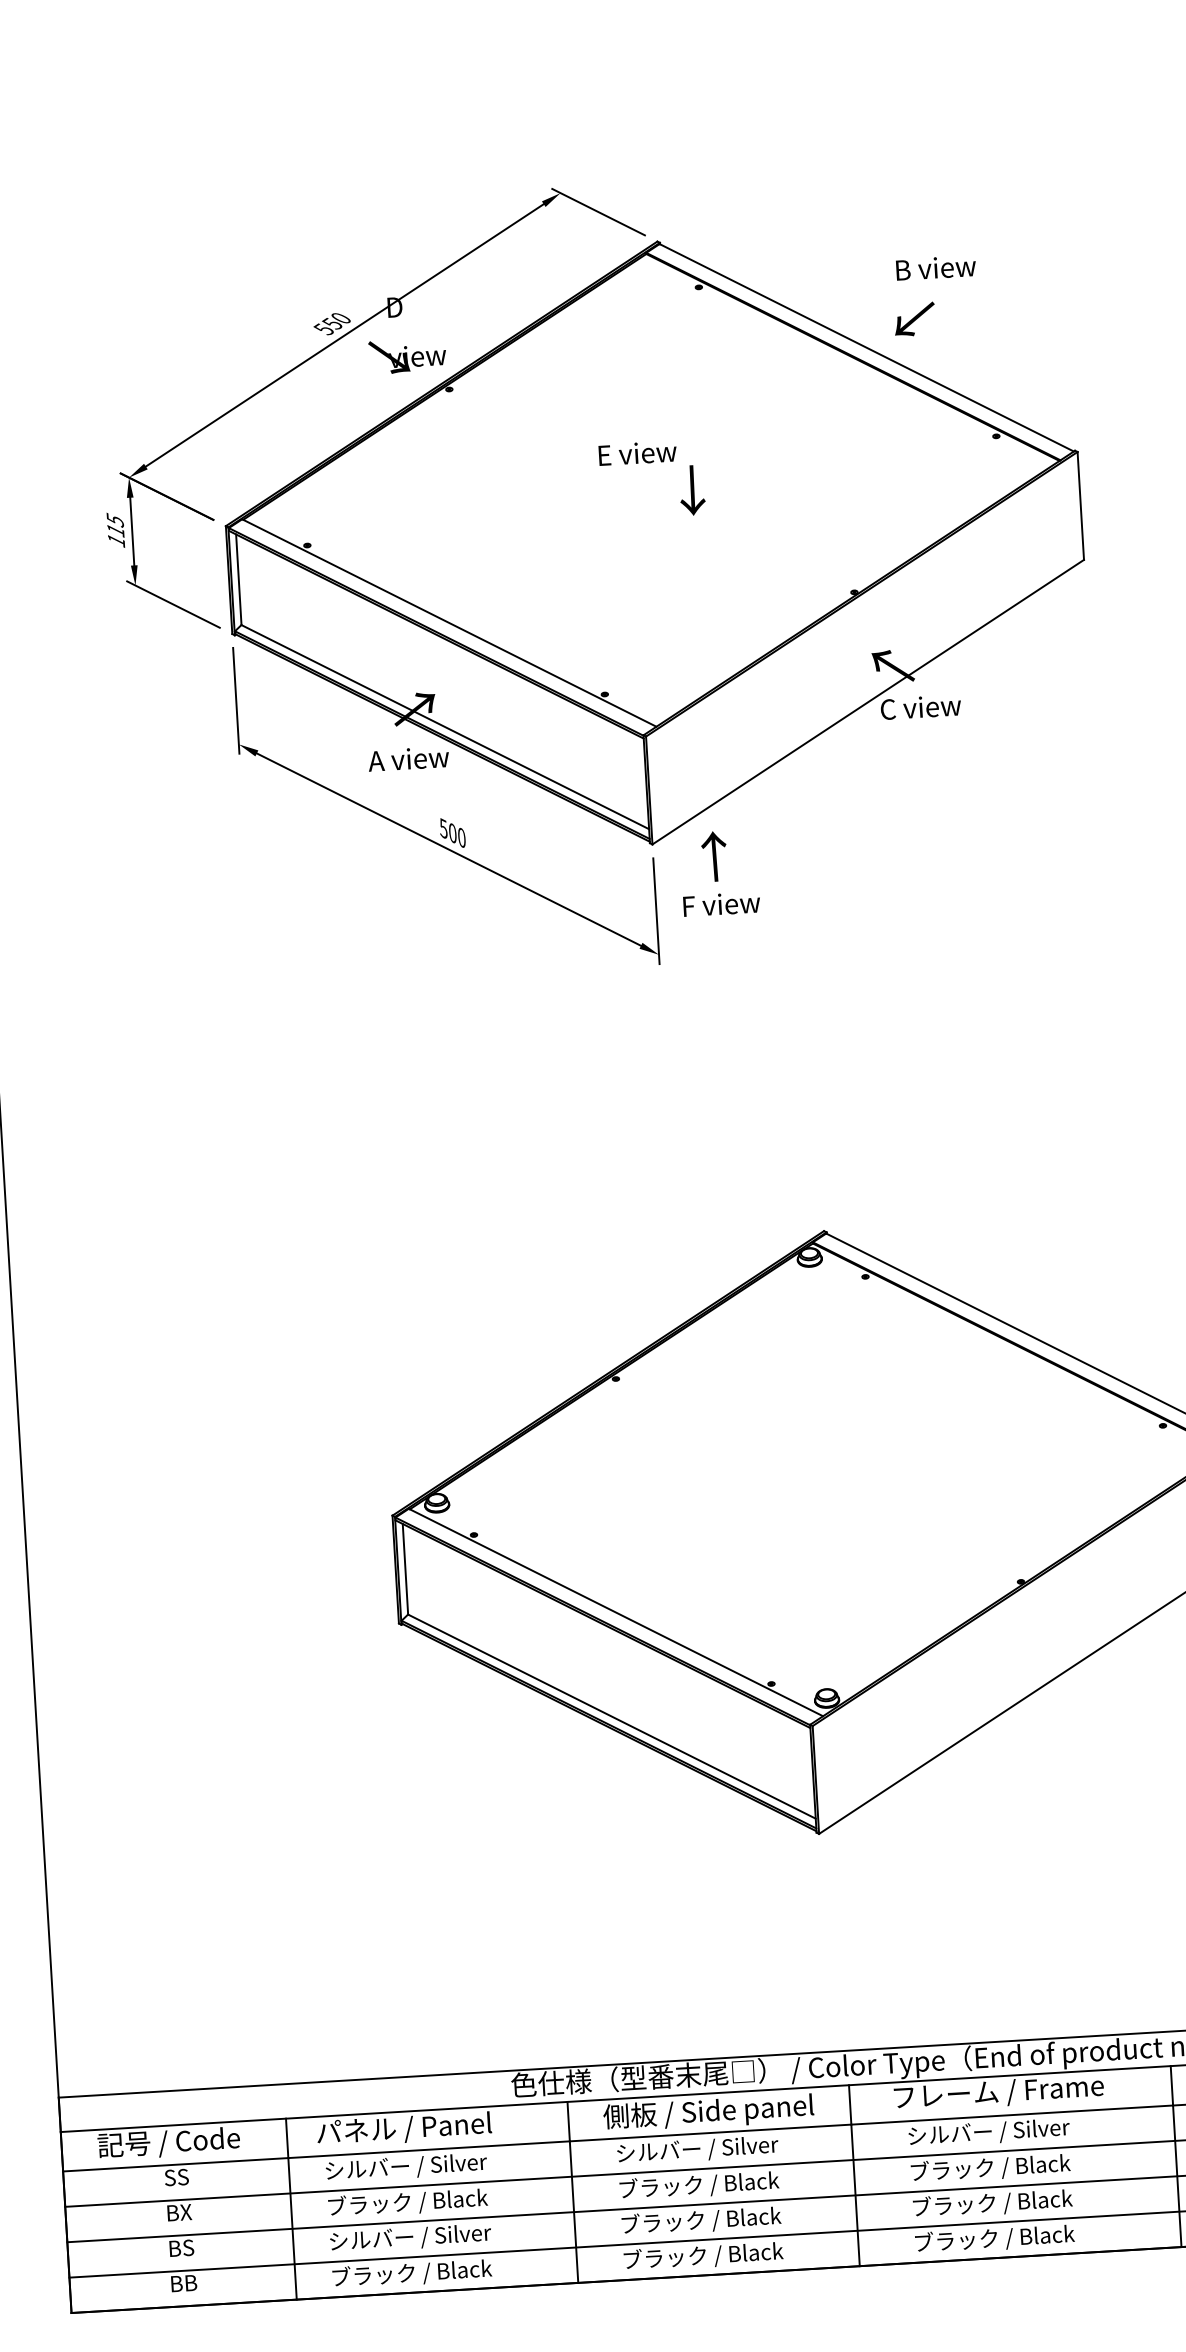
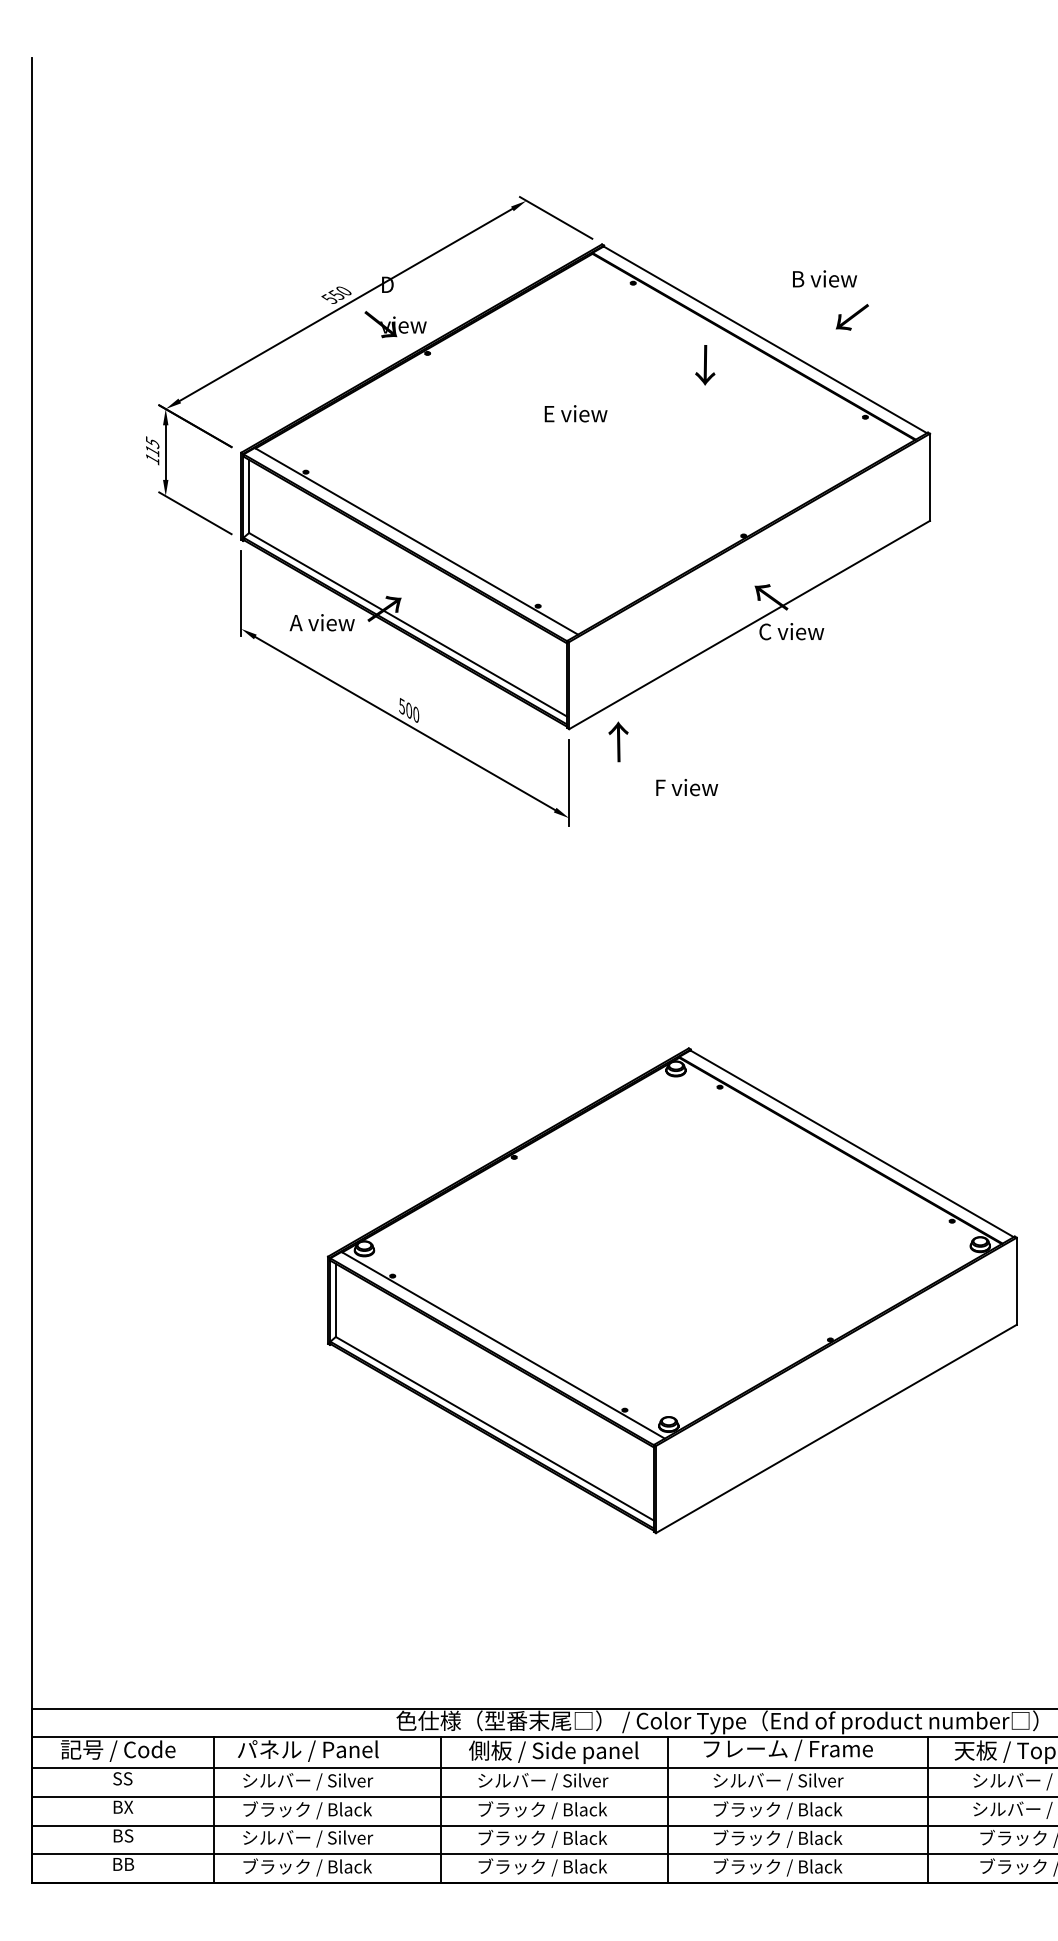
text: (913, 319) -> (851, 317), moved
text: (692, 490) -> (705, 365), moved
text: (407, 758) -> (321, 622), moved
text: (722, 904) -> (687, 787), moved

